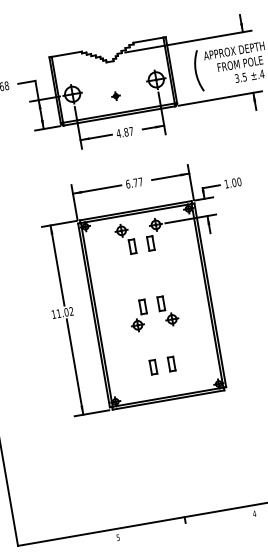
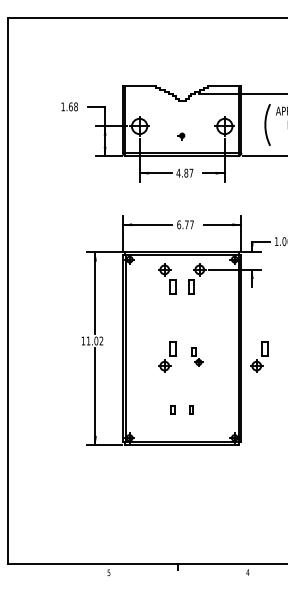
part: (229, 299) -> (259, 356), added
part: (168, 310) -> (197, 356), size x0.6
part: (171, 363) -> (191, 409), size x0.6
part: (152, 366) -> (172, 409), size x0.6

